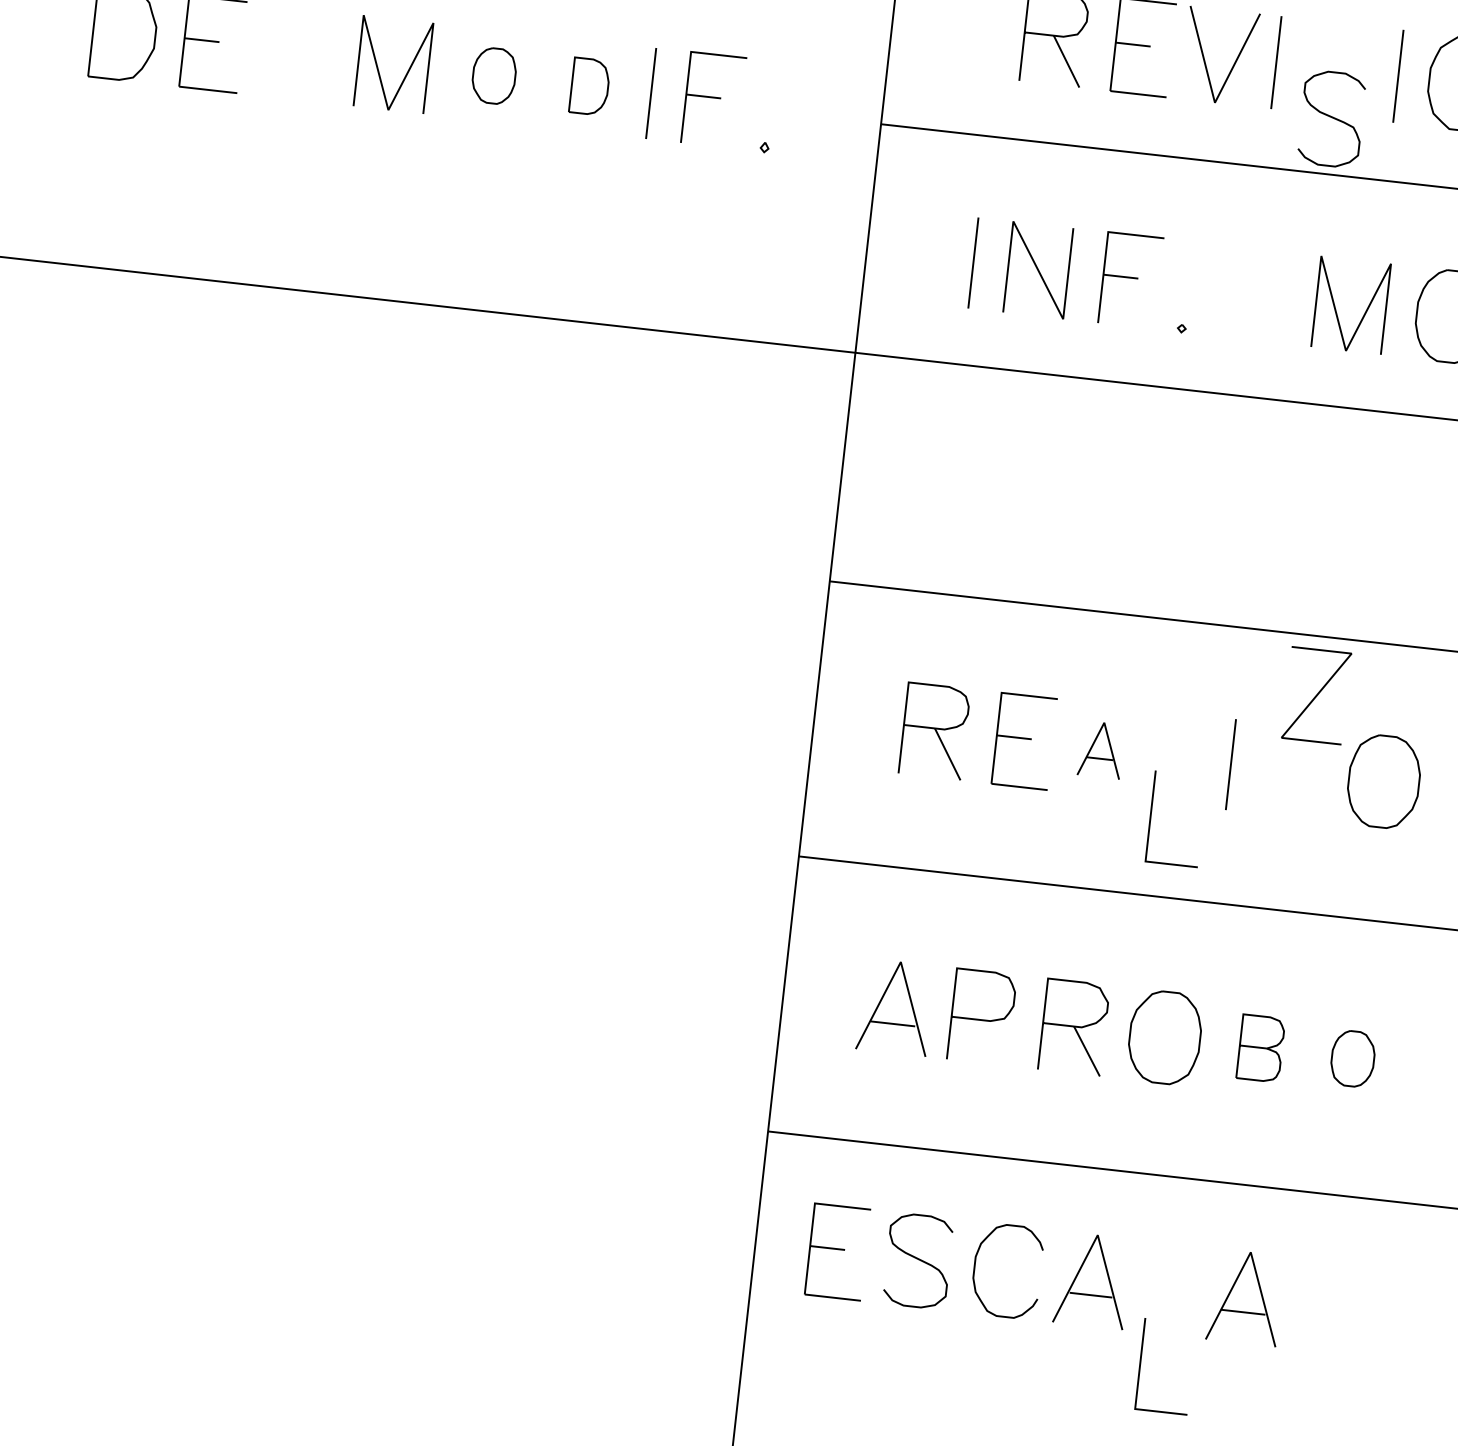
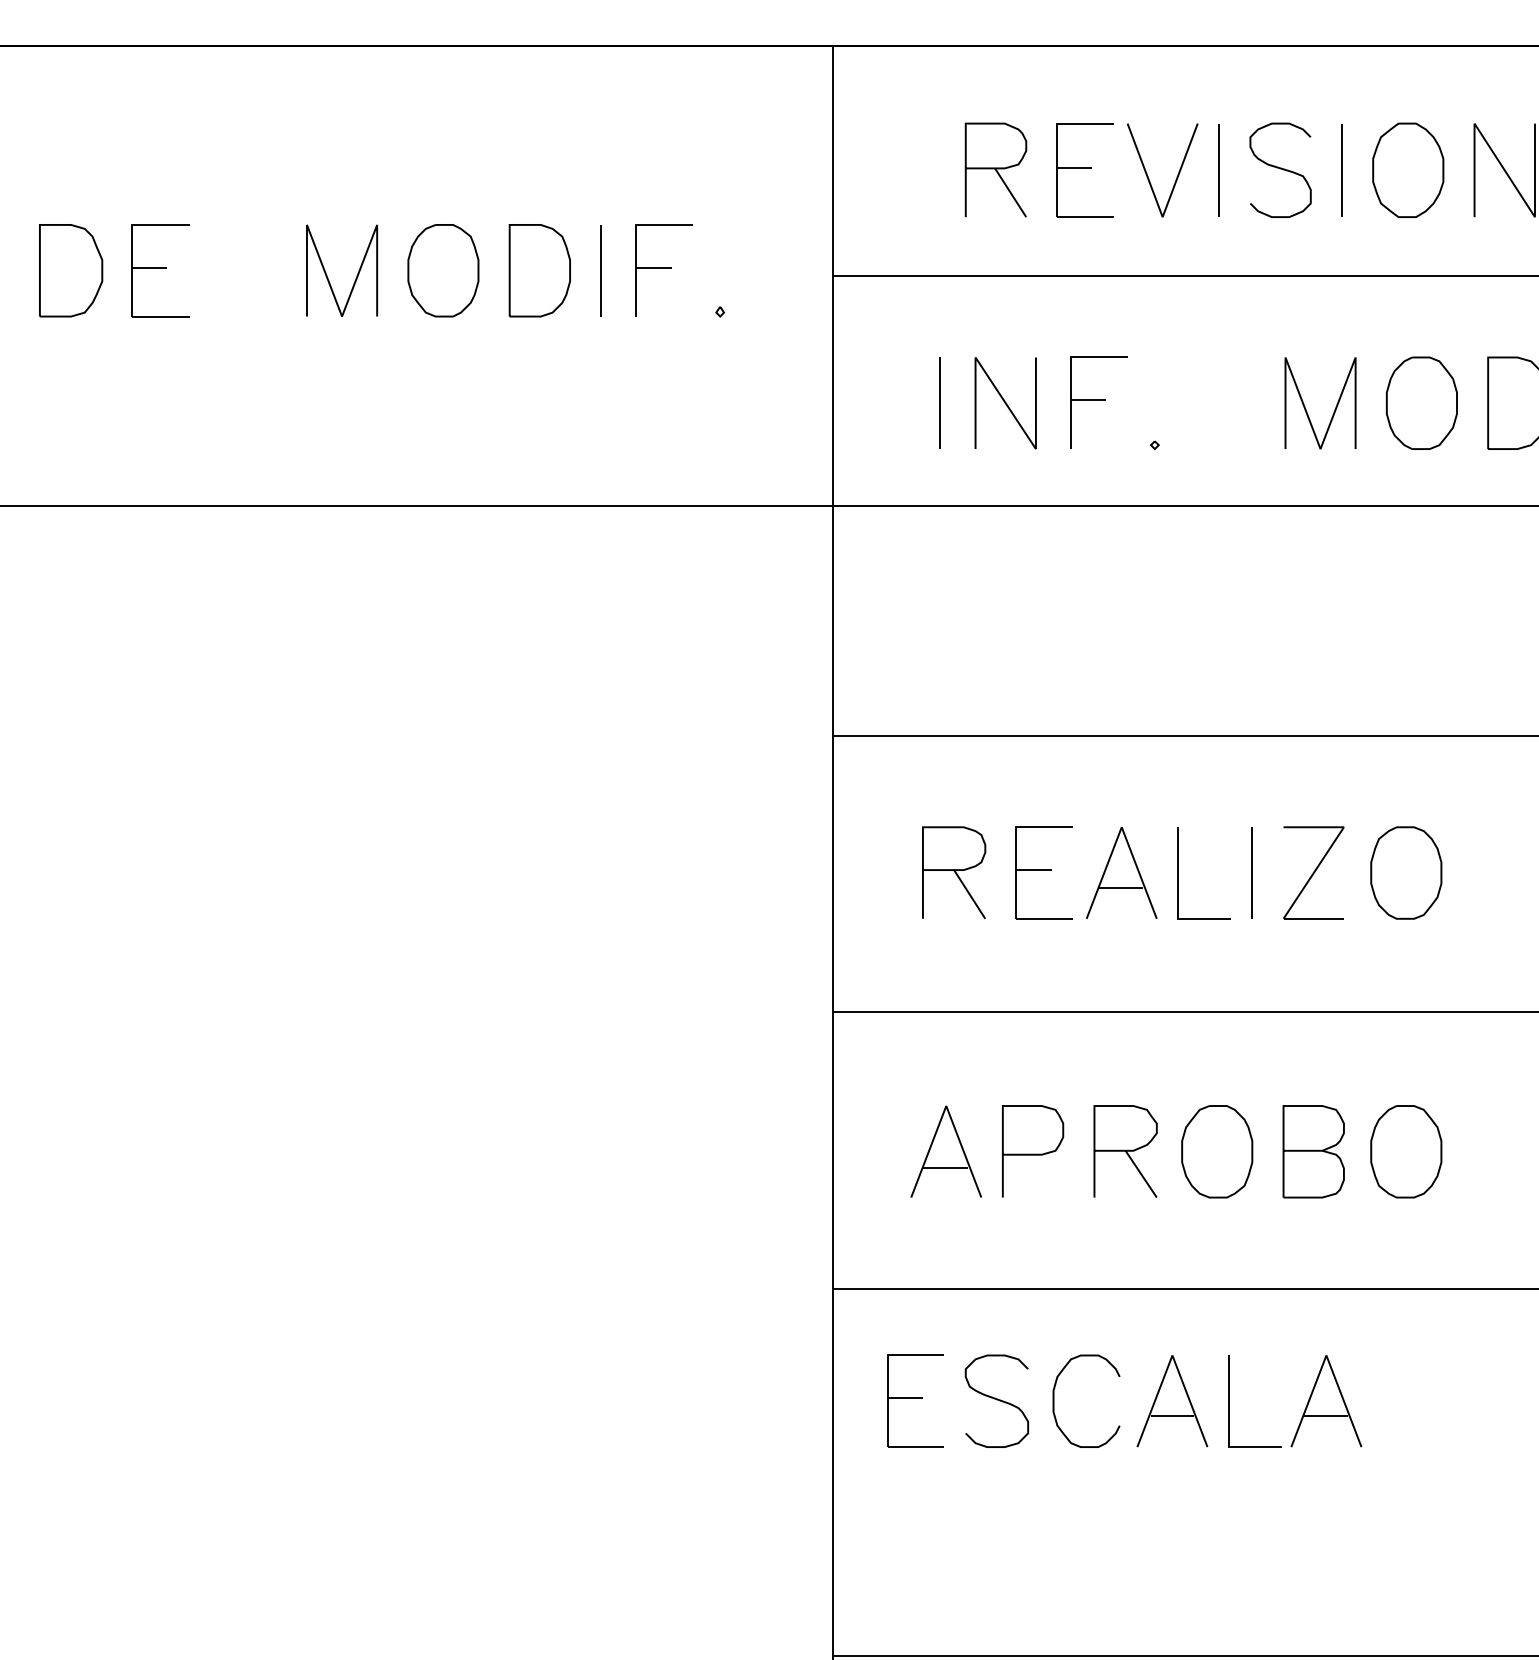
part: (494, 75) -> (443, 270), size x1.67
part: (589, 86) -> (539, 270), size x1.67
curve: (1331, 118) -> (1280, 169), moved
part: (1316, 695) -> (1313, 872), moved
part: (1101, 749) -> (1121, 872), size x1.67
curve: (1150, 816) -> (1178, 873), moved
part: (1260, 1048) -> (1313, 1151), size x1.43
part: (1353, 1058) -> (1406, 1151), size x1.67
curve: (1140, 1363) -> (1229, 1401), moved

